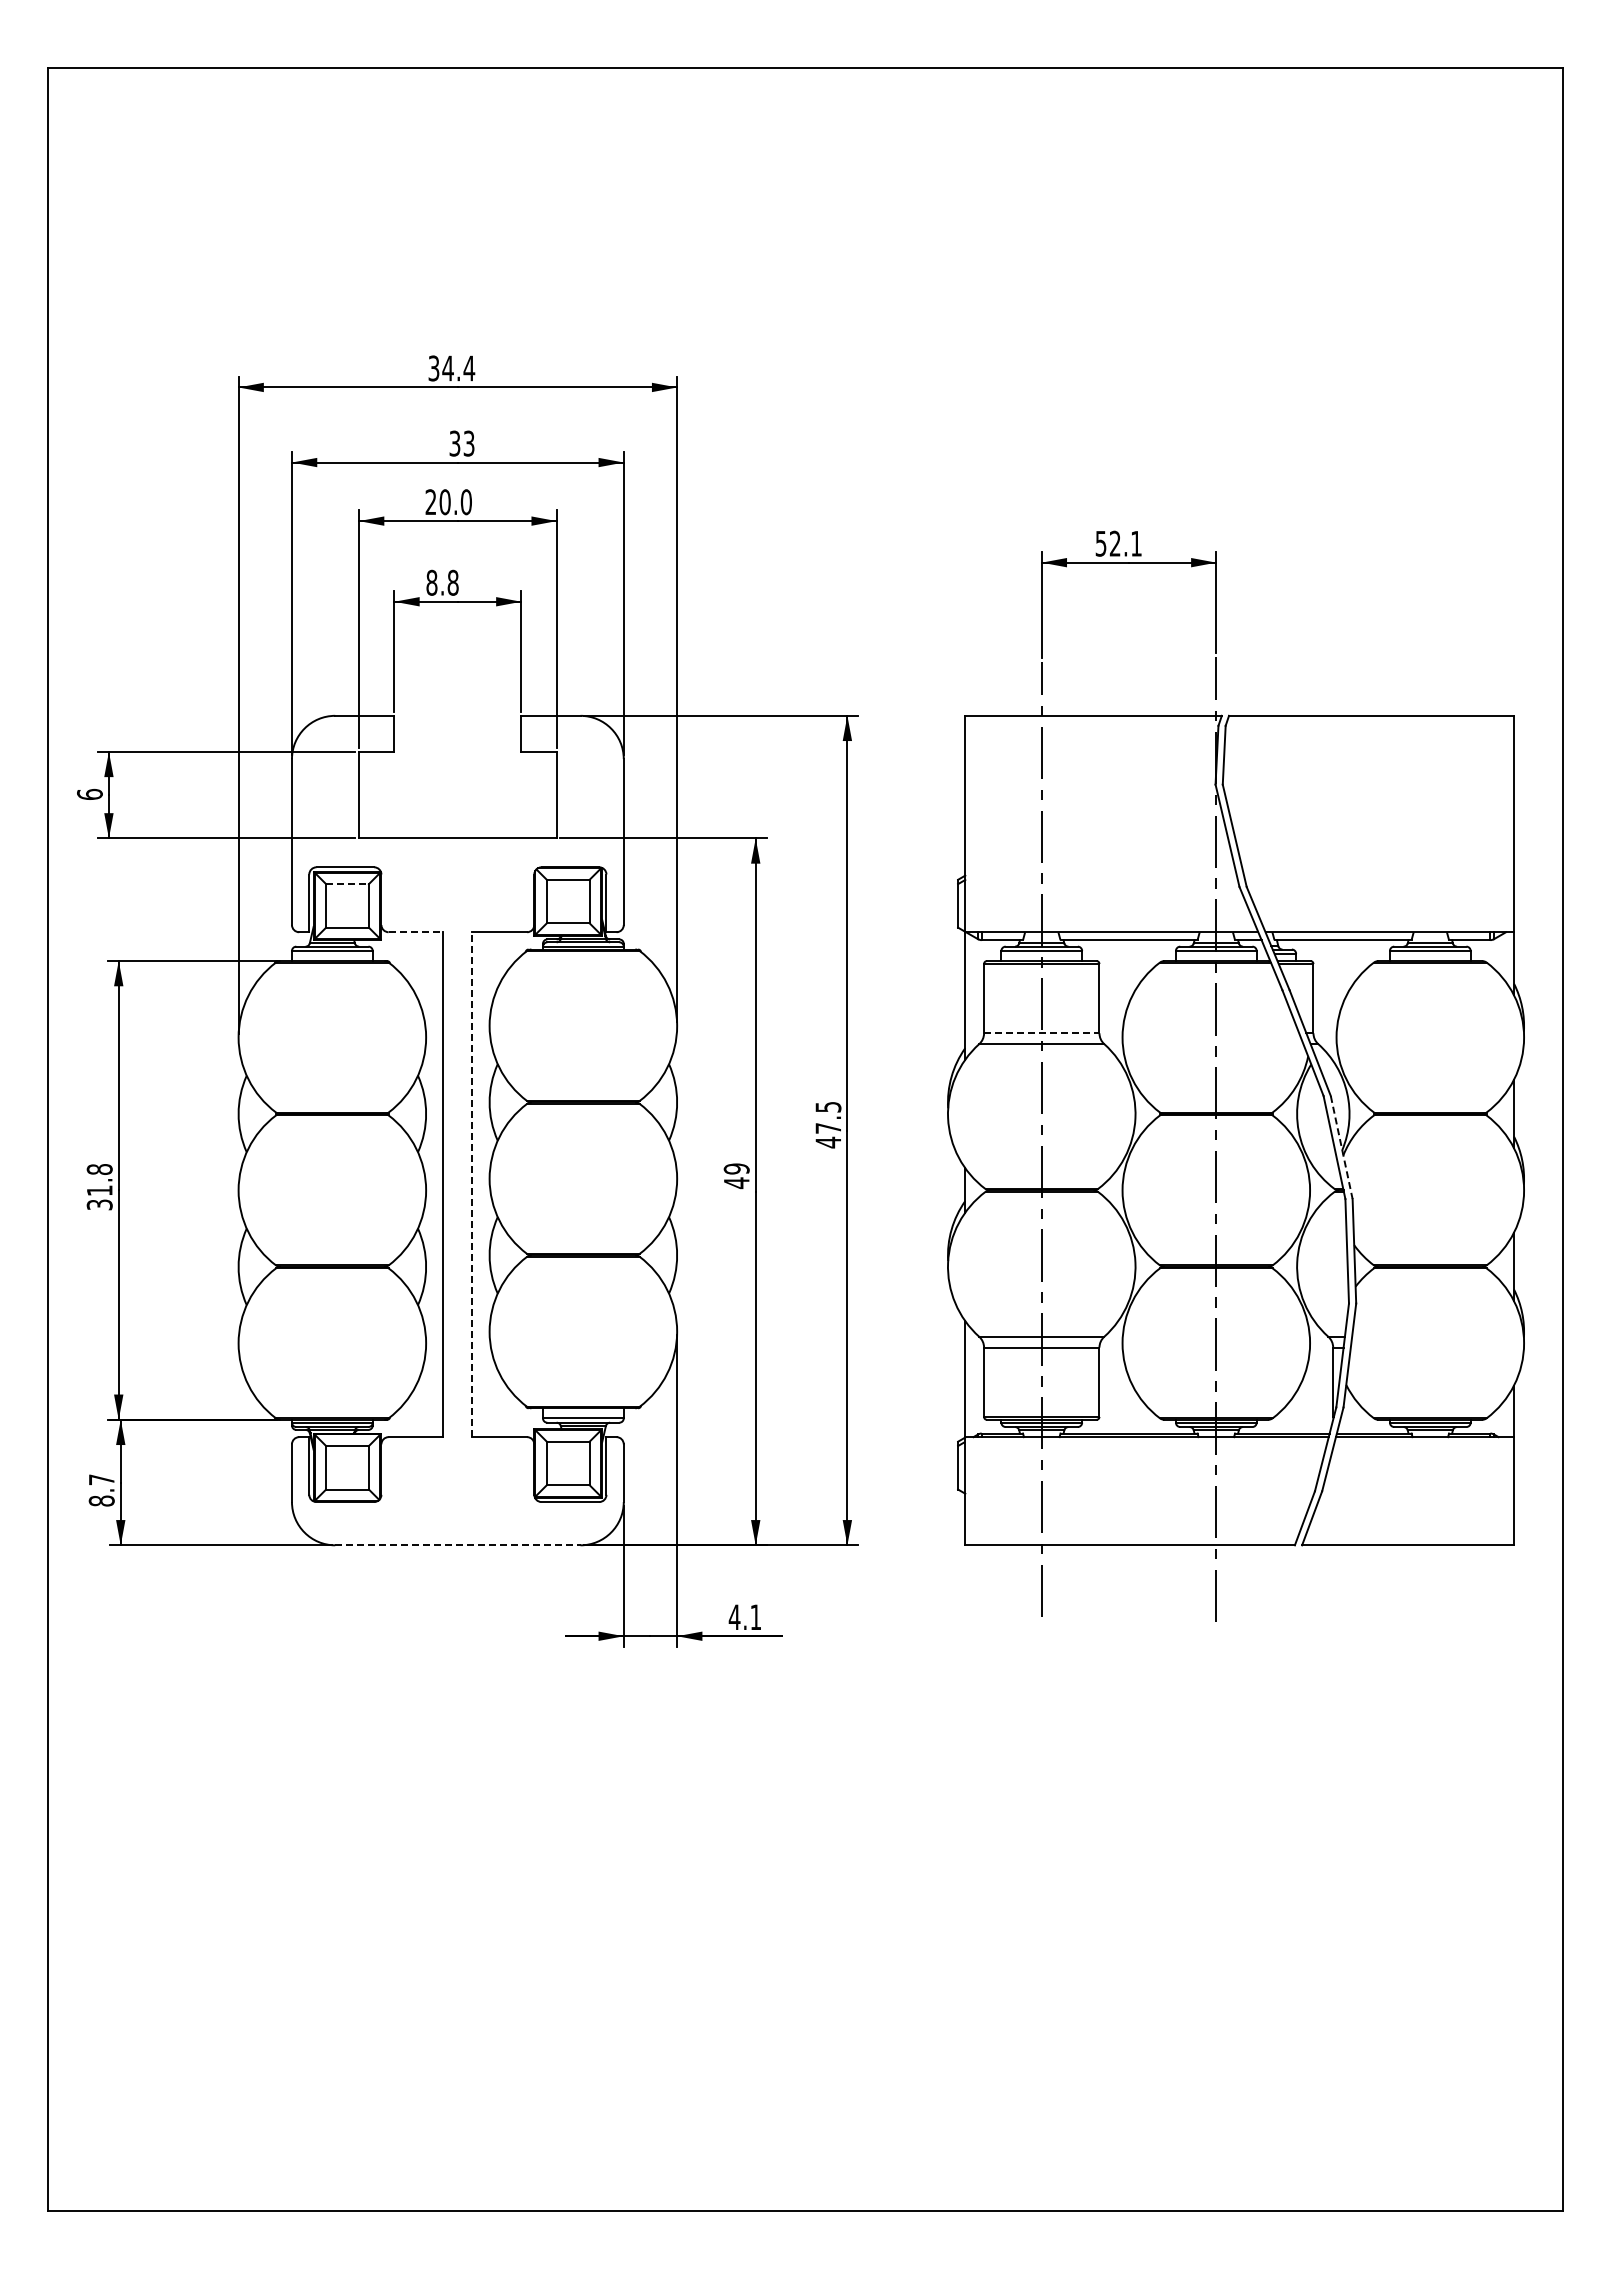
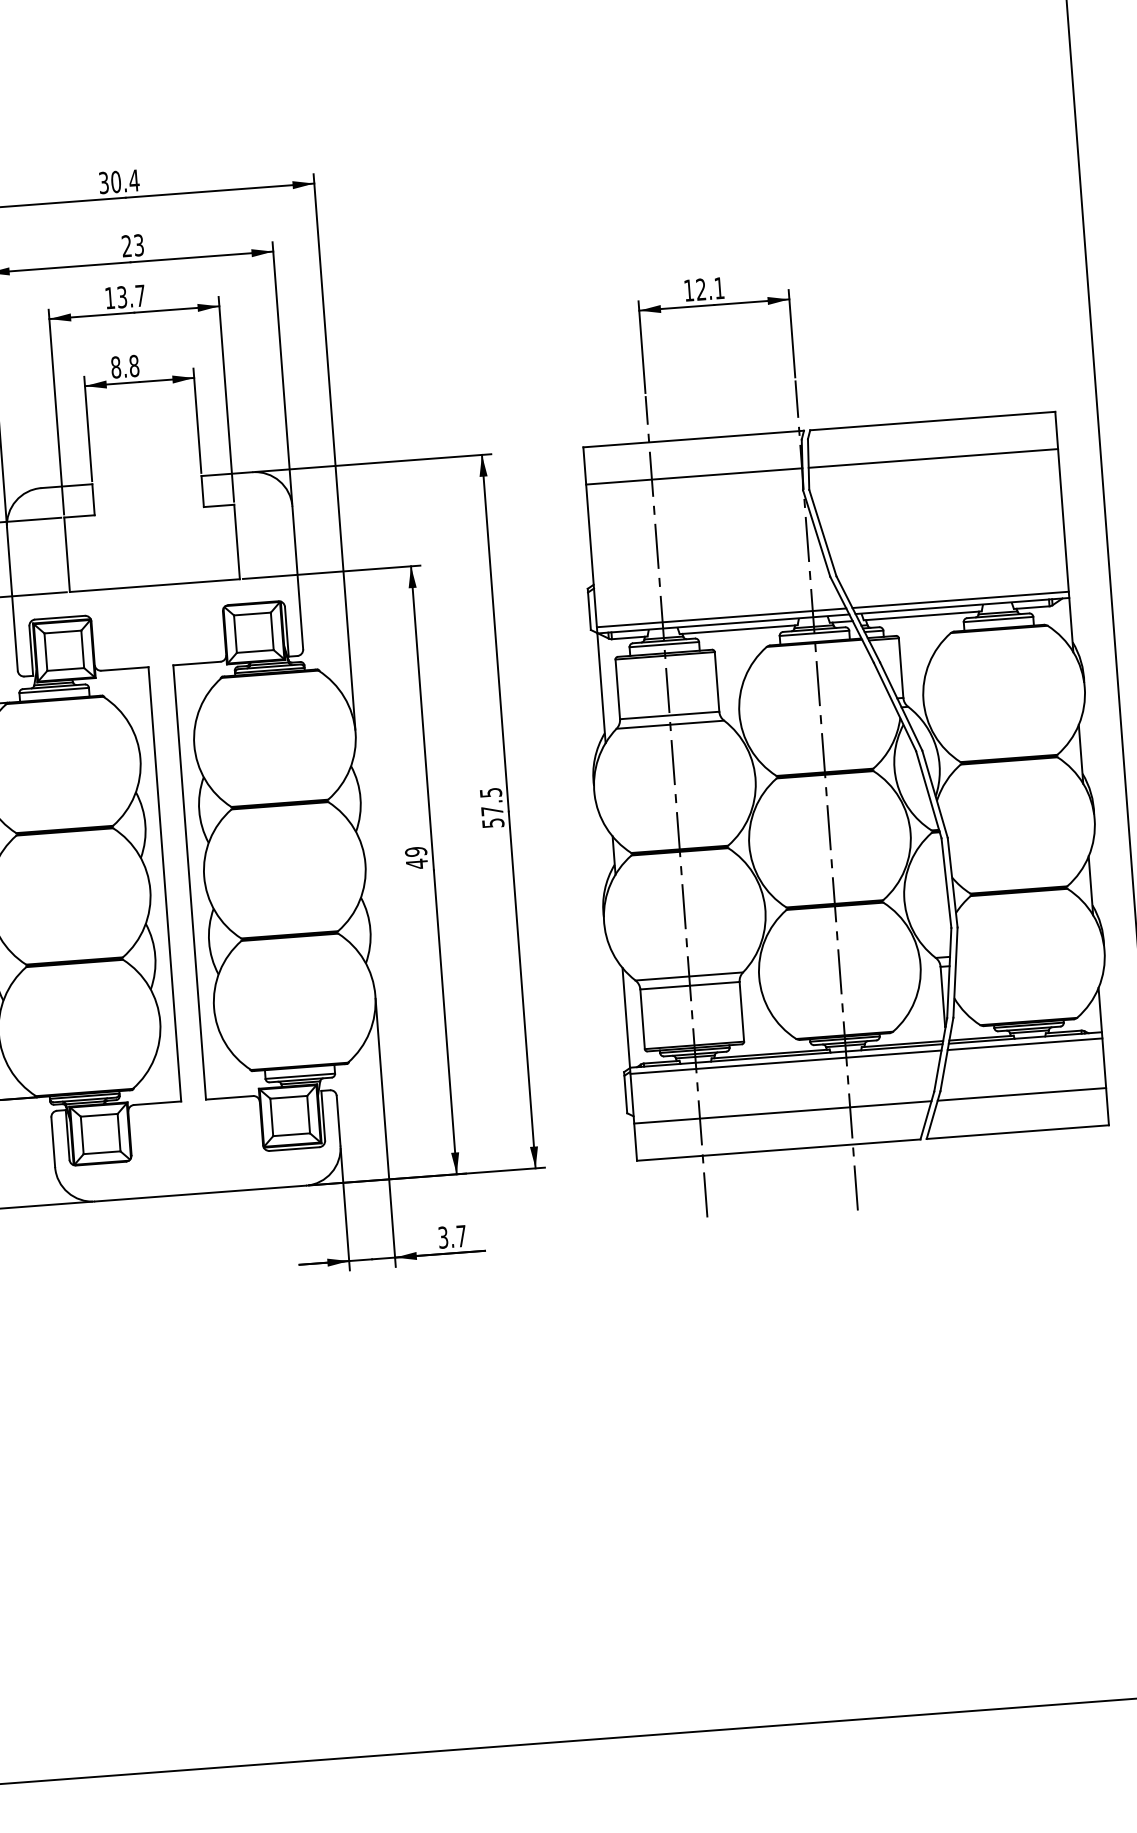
text: (447, 368) -> (115, 182), 34.4 -> 30.4
text: (454, 443) -> (126, 246), 33 -> 23
text: (448, 502) -> (125, 297), 20.0 -> 13.7
text: (1100, 543) -> (688, 290), 52.1 -> 12.1
line: (1090, 759) -> (693, 476), added
line: (1368, 759) -> (932, 458), added
line: (348, 884) -> (63, 632), dashed -> solid
line: (1110, 925) -> (721, 618), added
line: (1387, 925) -> (960, 600), added
line: (416, 932) -> (125, 669), dashed -> solid
line: (1041, 1033) -> (669, 715), dashed -> solid
text: (828, 1142) -> (493, 823), 47.5 -> 57.5
line: (1341, 1147) -> (934, 794), dashed -> solid
line: (472, 1184) -> (189, 882), dashed -> solid
line: (1145, 1444) -> (785, 1062), added
line: (1423, 1444) -> (1024, 1044), added
line: (1137, 1502) -> (782, 1112), added
line: (1415, 1502) -> (1021, 1094), added
line: (457, 1545) -> (200, 1193), dashed -> solid
text: (744, 1617) -> (451, 1237), 4.1 -> 3.7

